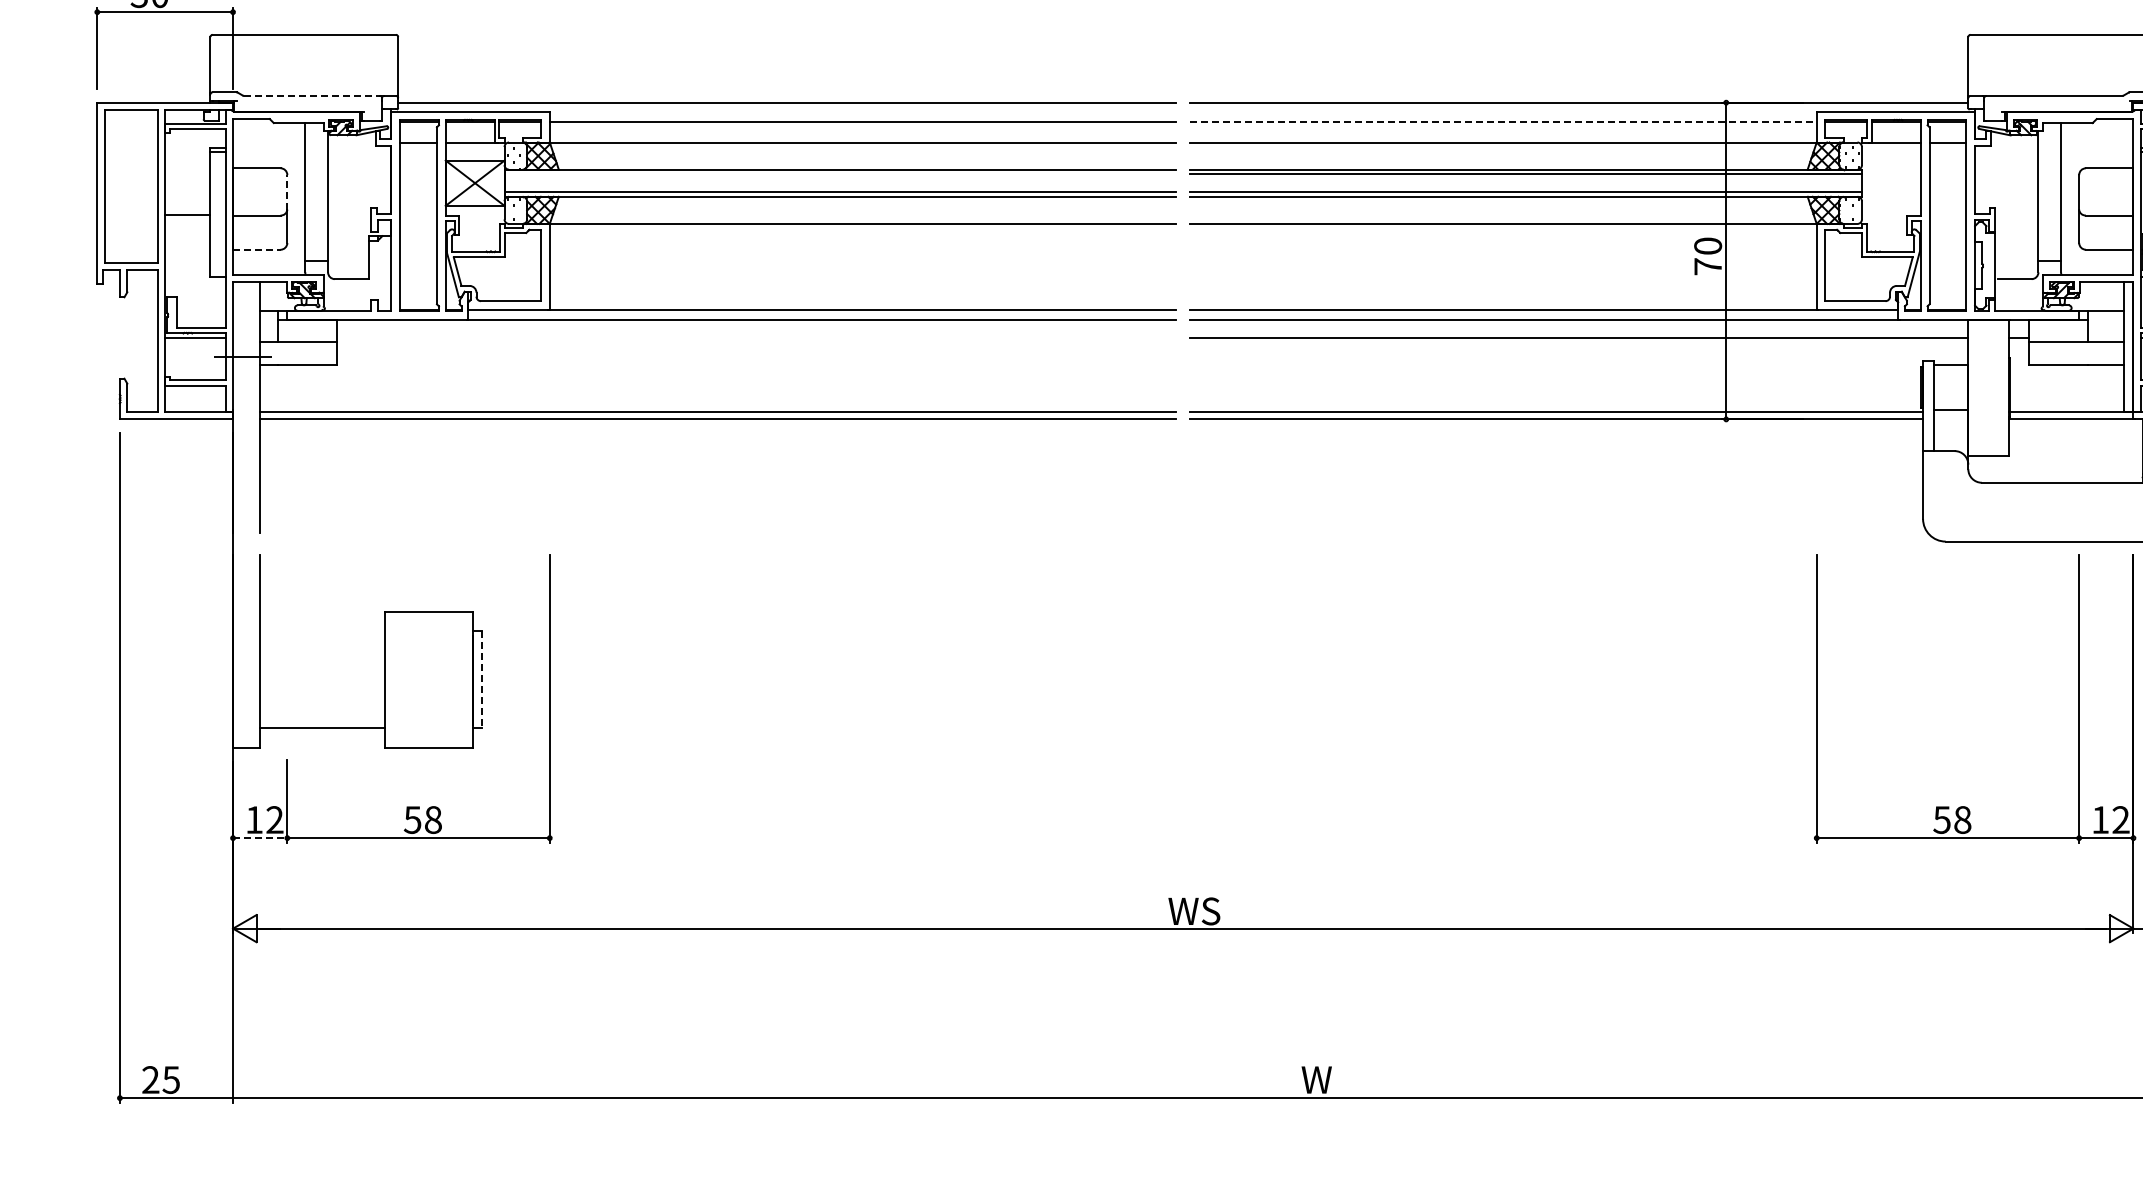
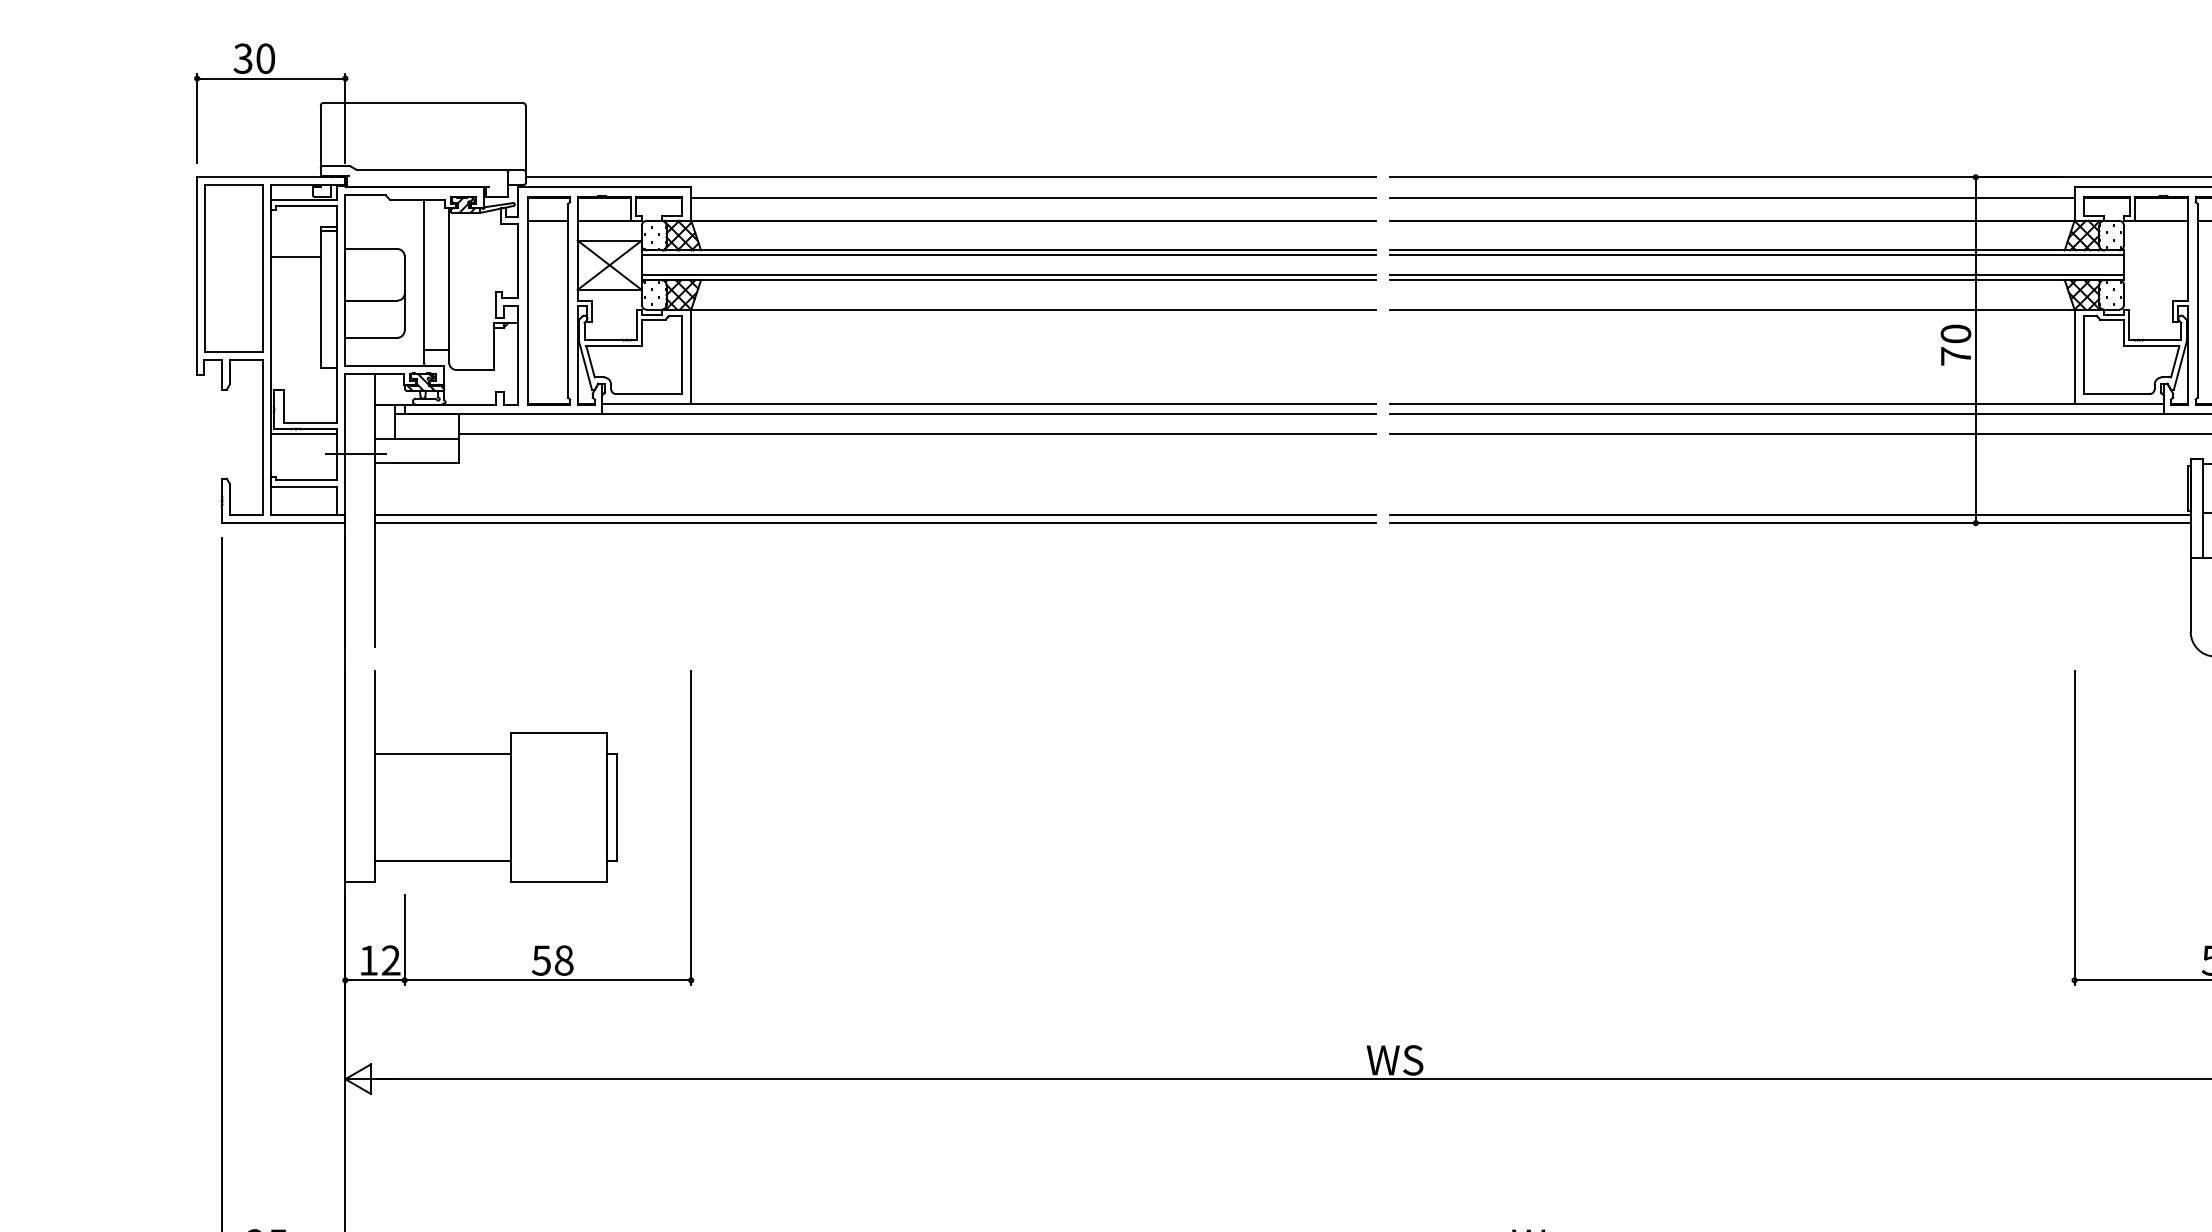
line: (312, 95) -> (432, 169), dashed -> solid
line: (1503, 121) -> (1732, 197), dashed -> solid
line: (840, 174) -> (1008, 255), added
line: (287, 191) -> (404, 274), dashed -> solid
line: (187, 214) -> (295, 256), moved
line: (256, 249) -> (370, 337), dashed -> solid
line: (756, 337) -> (916, 433), added
line: (322, 631) -> (443, 754), added
line: (481, 679) -> (616, 807), dashed -> solid
line: (260, 838) -> (375, 980), dashed -> solid

